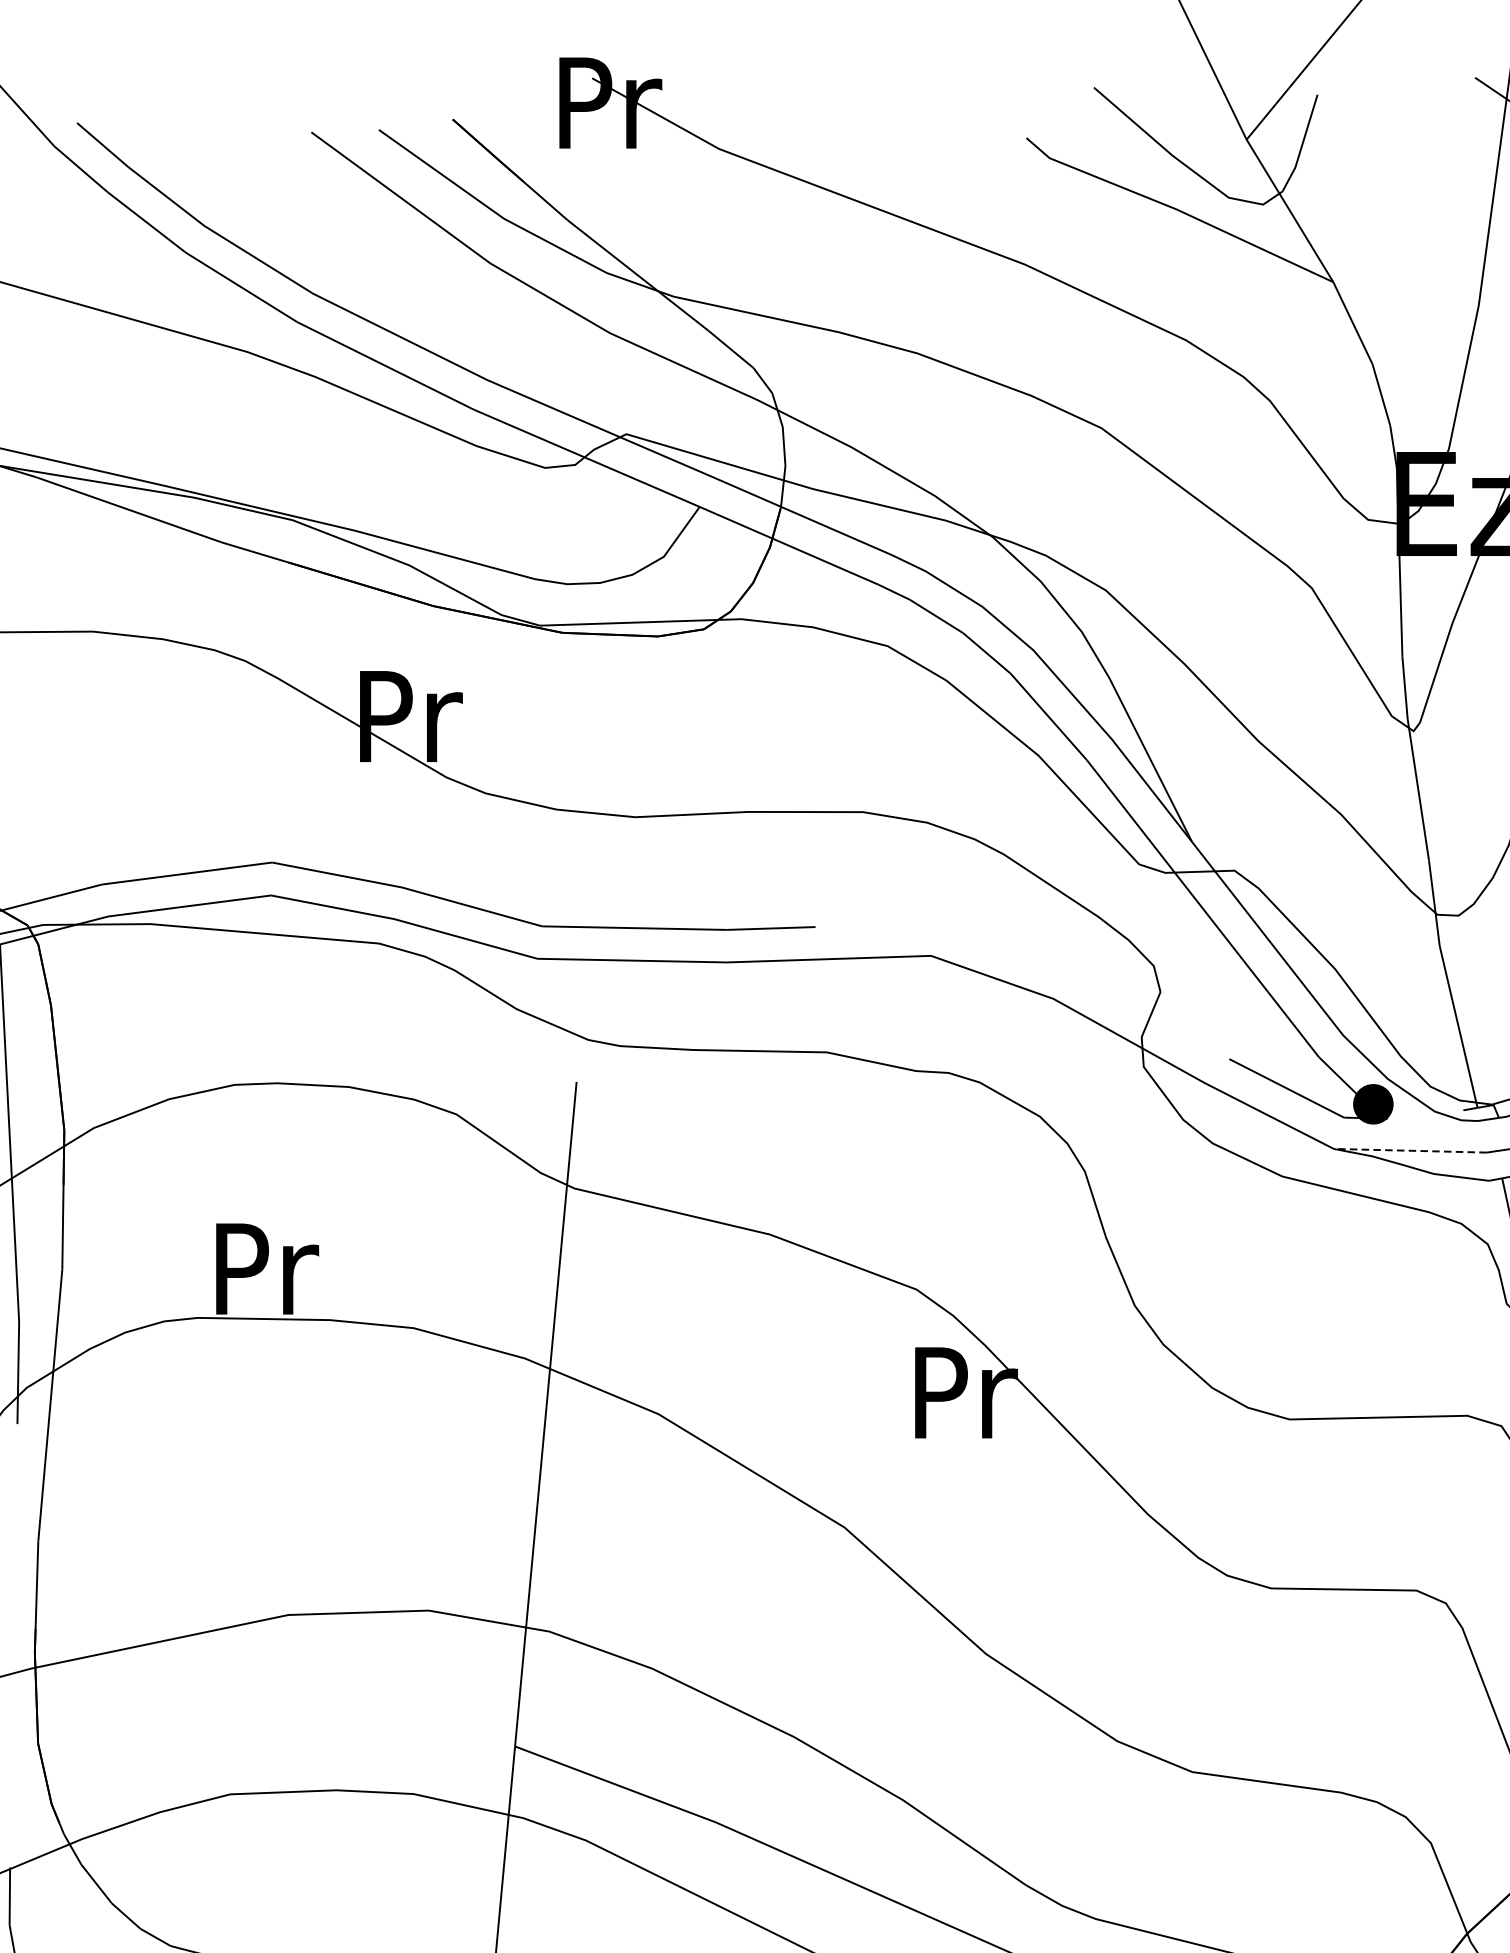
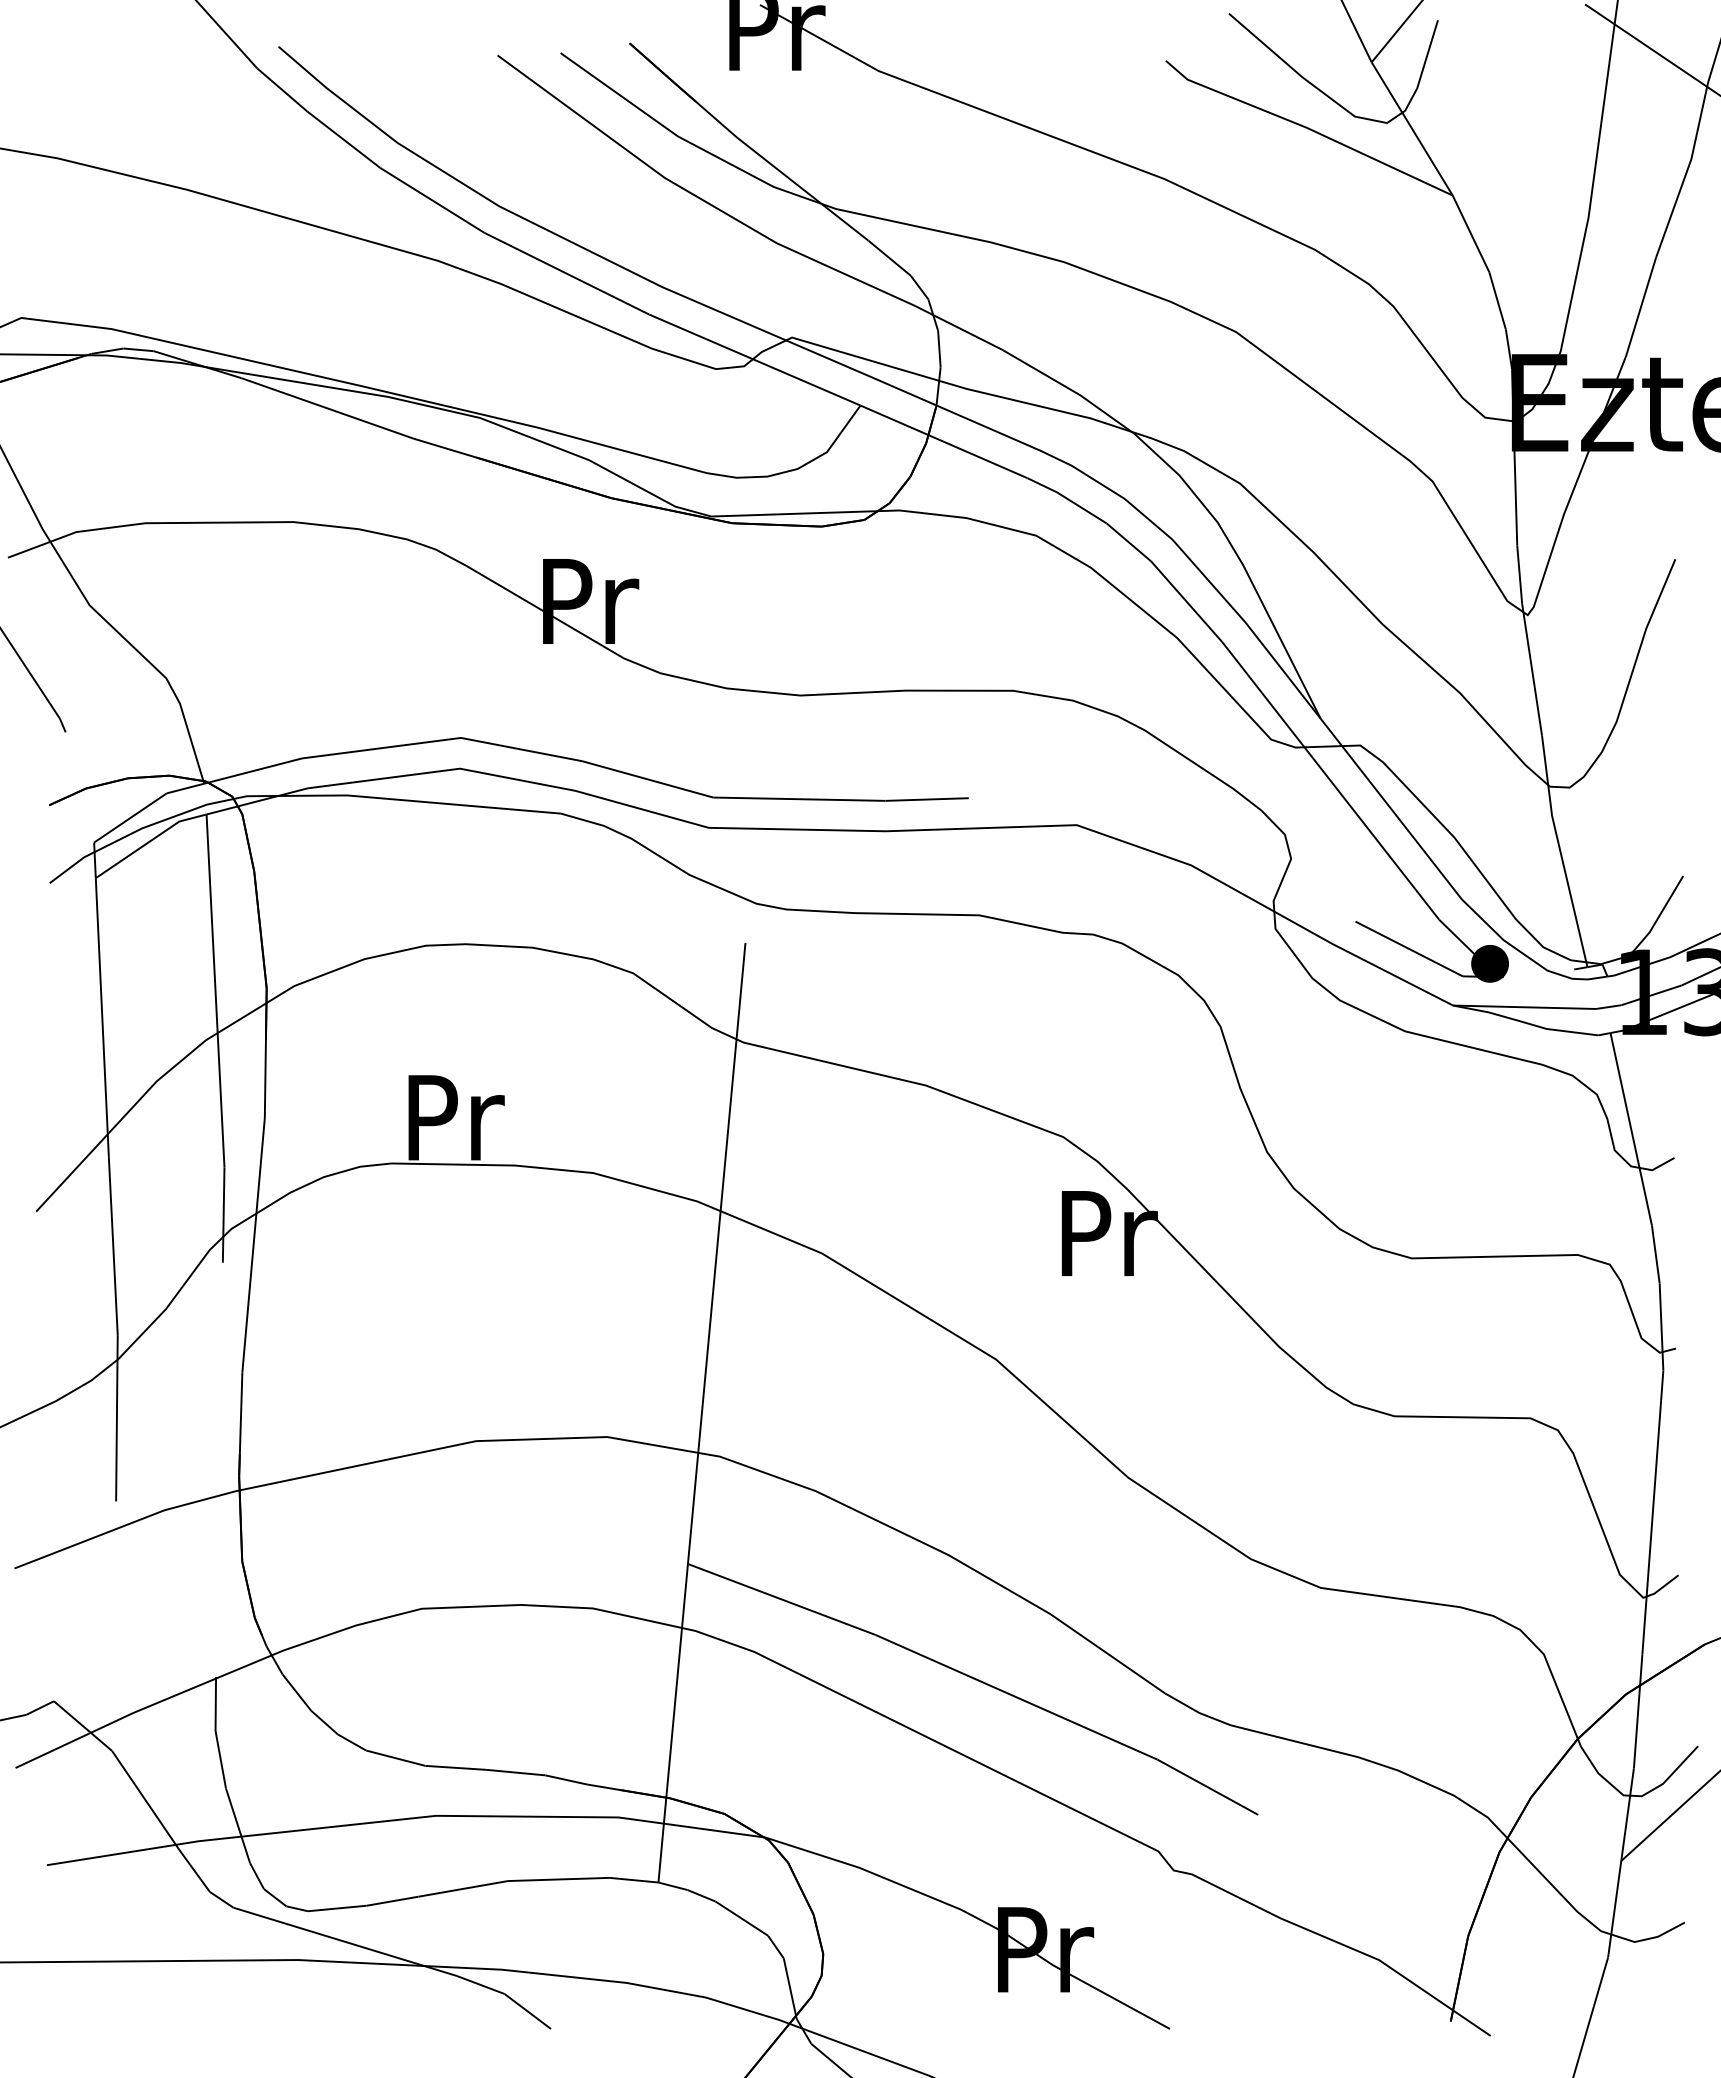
line: (1410, 1151) -> (1524, 1007), dashed -> solid

